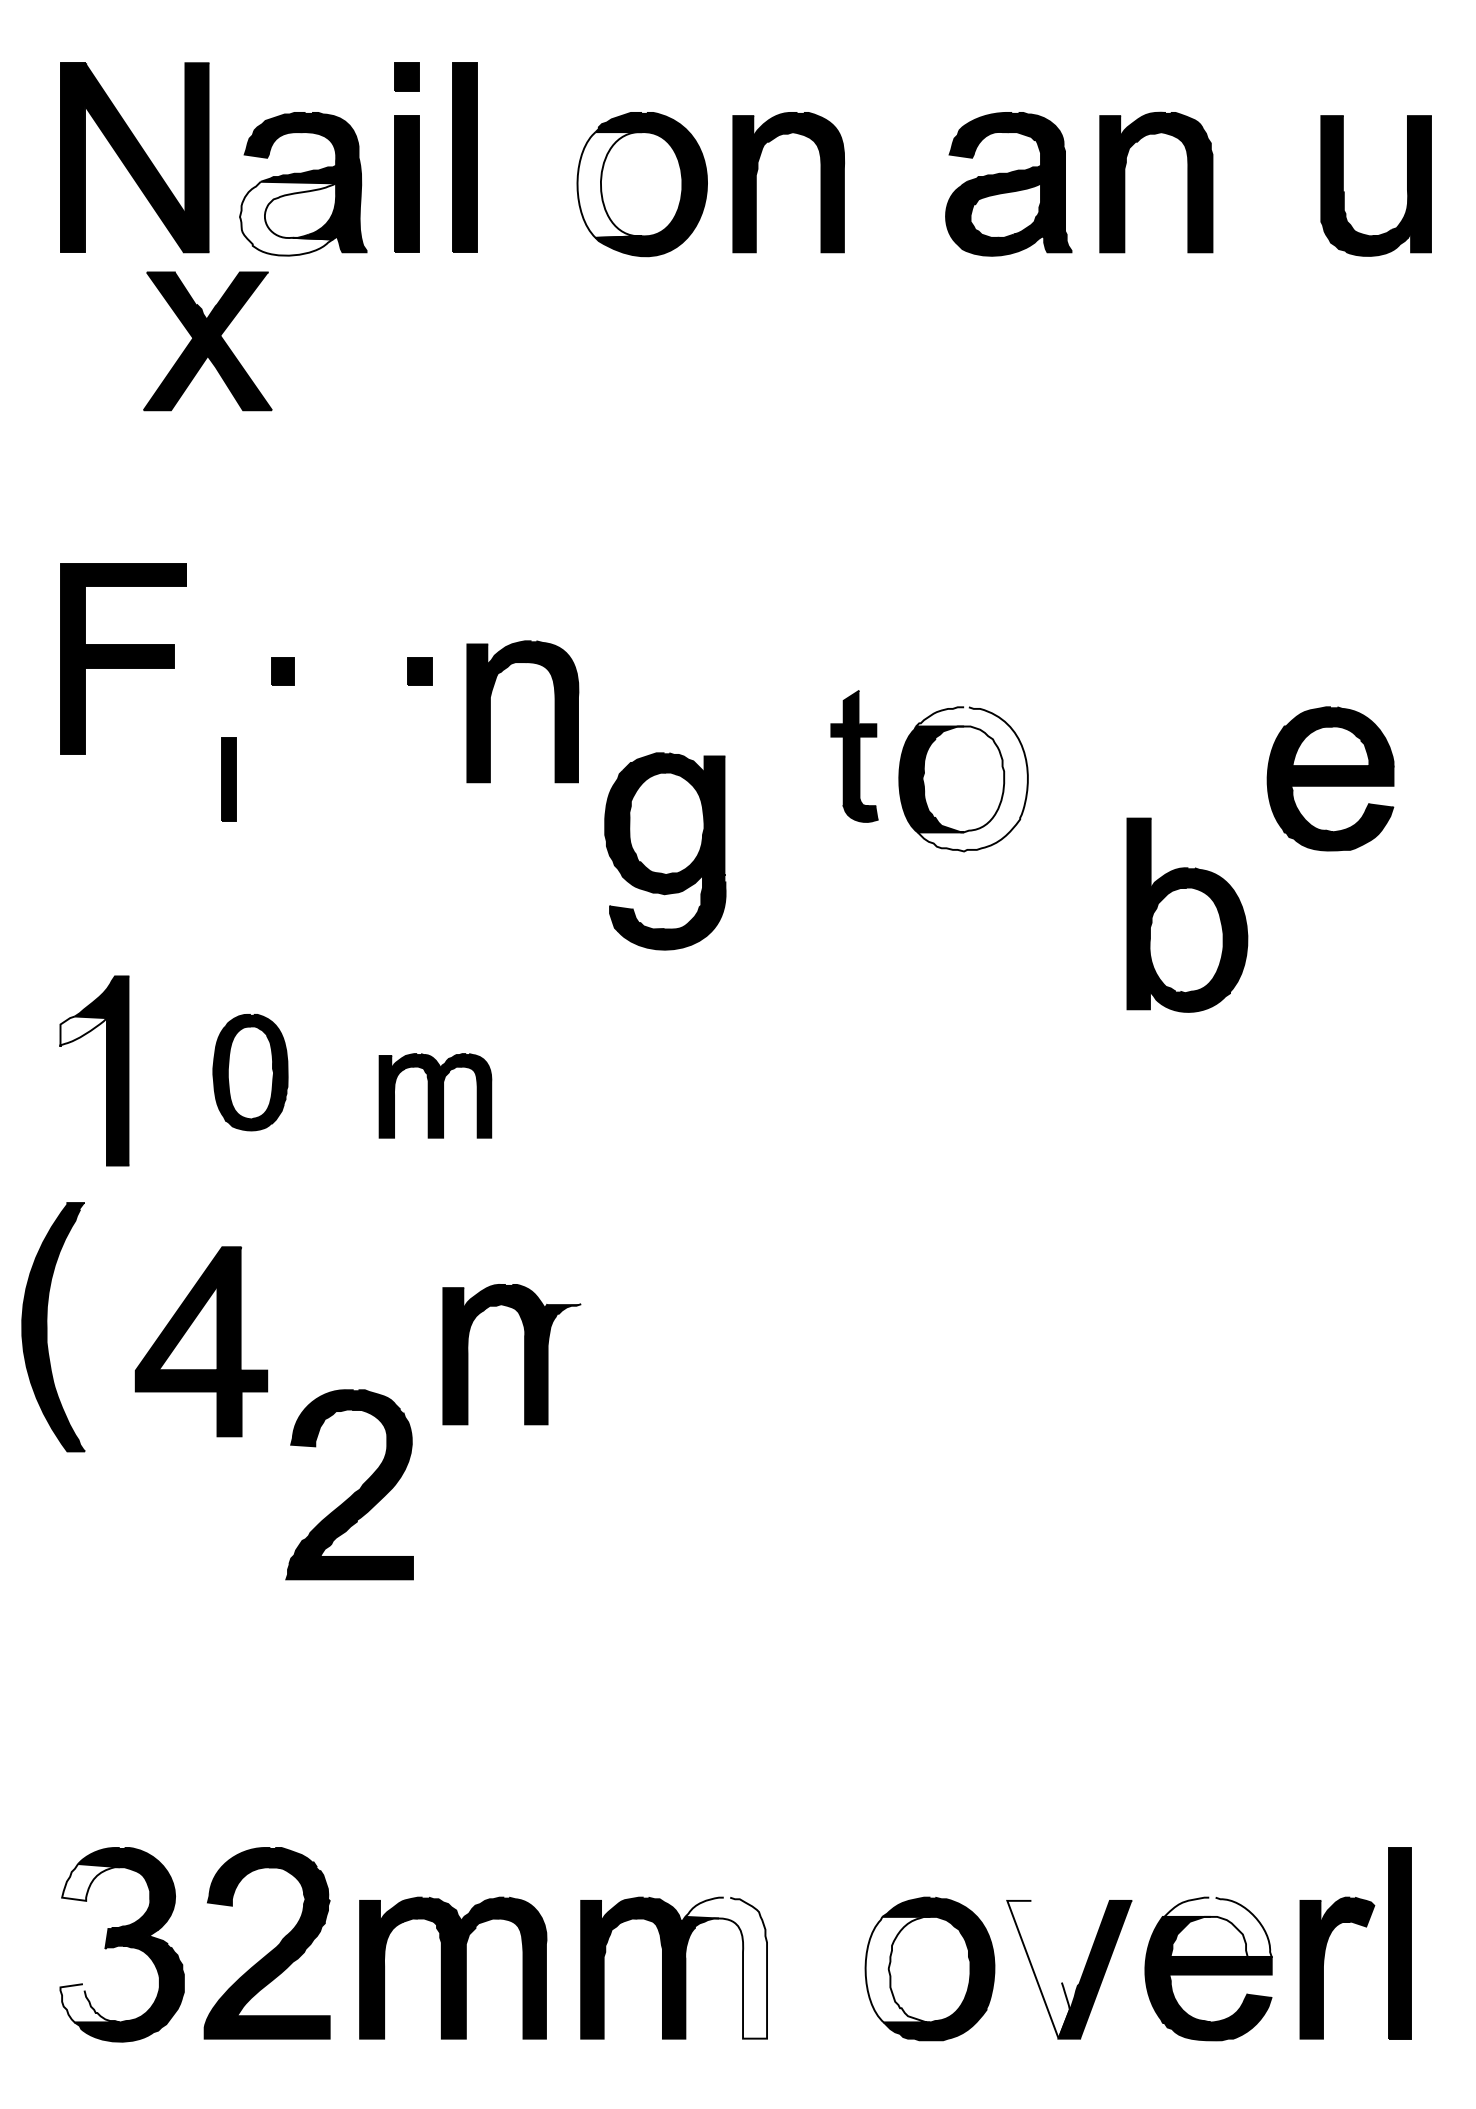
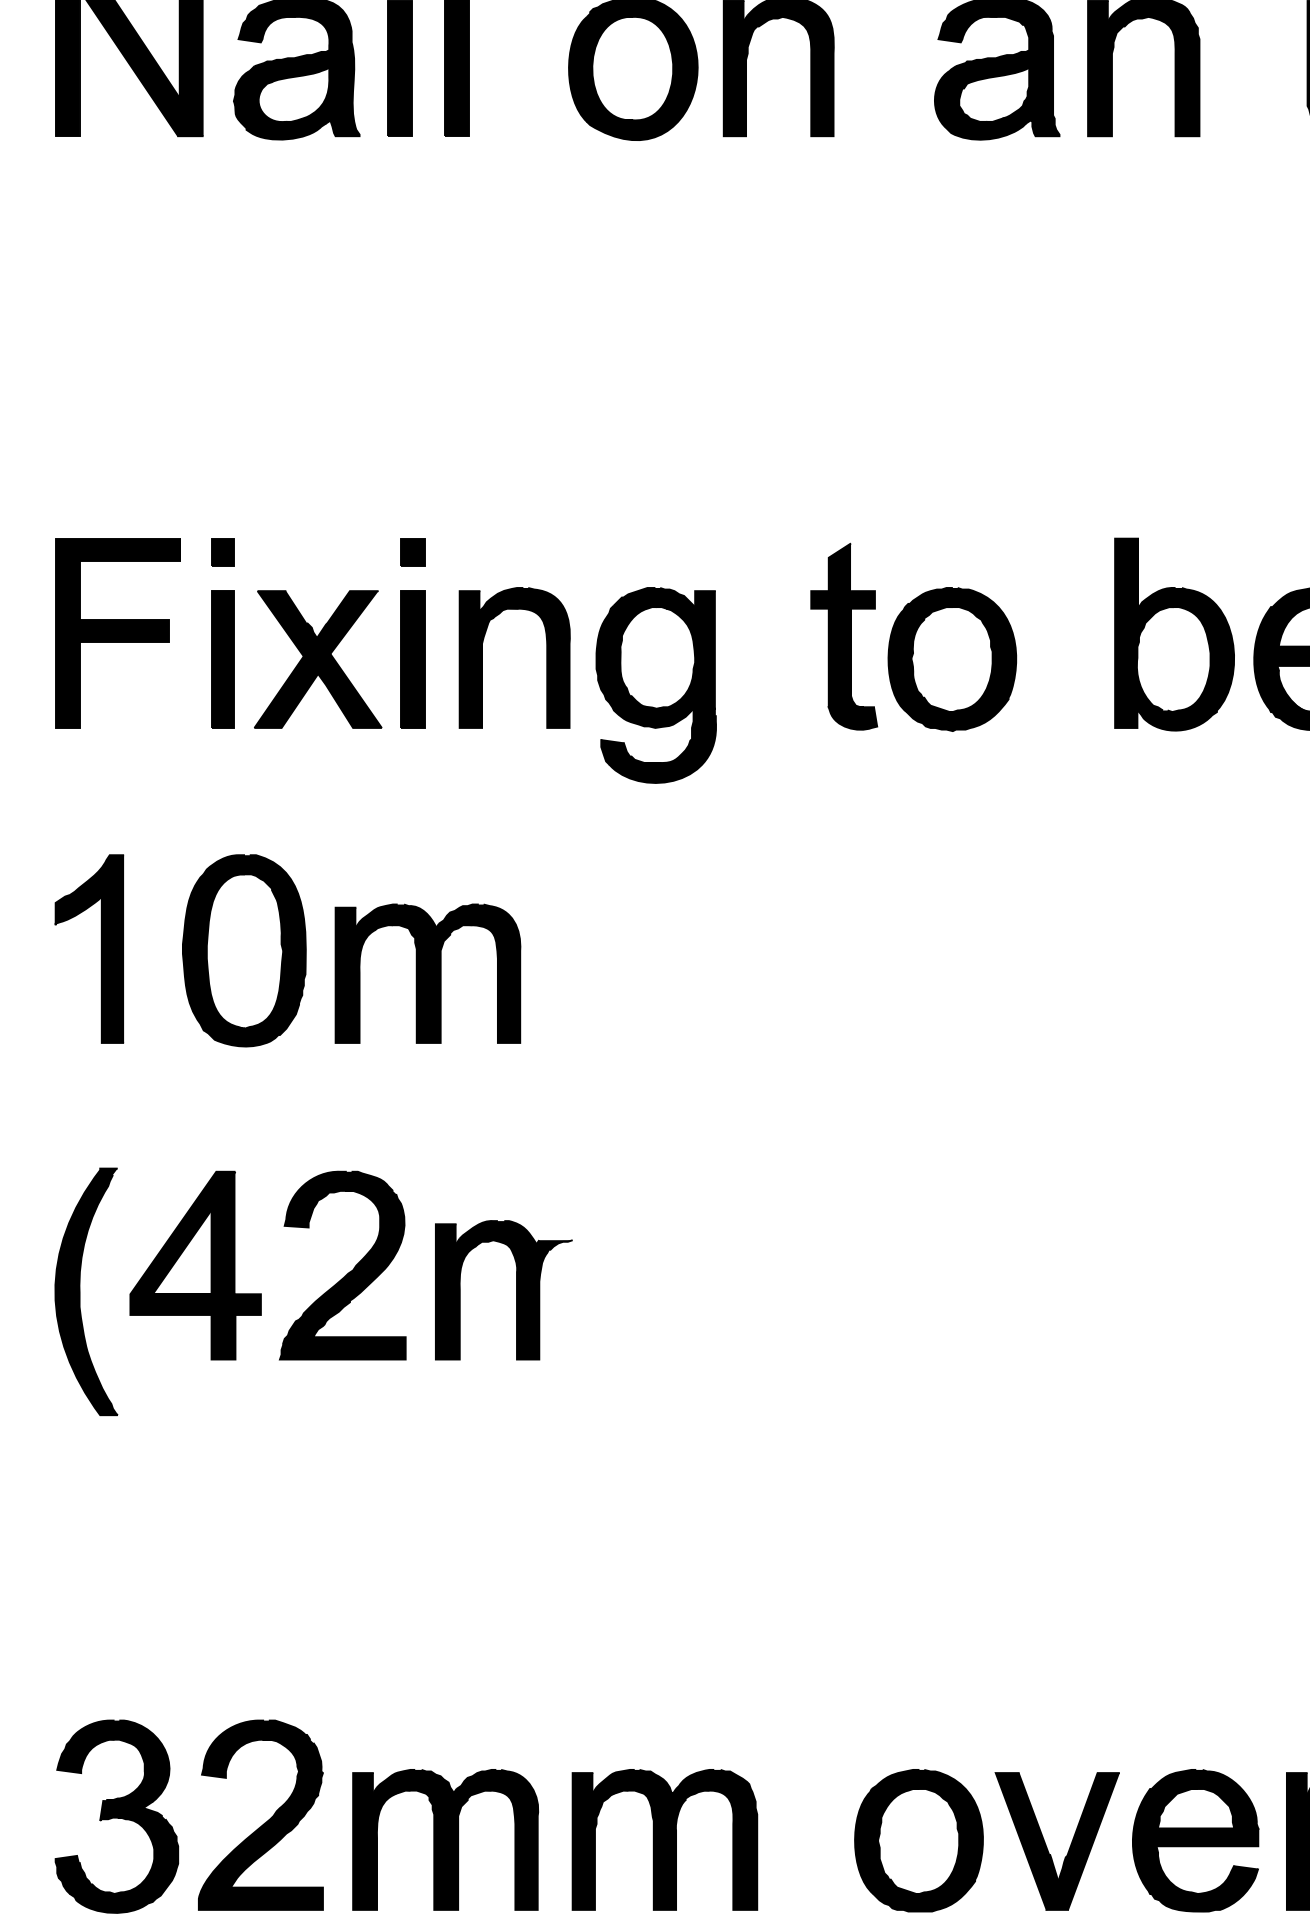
fill: (609, 184) -> (600, 68), added
fill: (287, 218) -> (281, 102), added
part: (207, 341) -> (317, 659), moved
part: (123, 658) -> (118, 632), moved
part: (282, 671) -> (222, 552), moved
part: (490, 711) -> (482, 657), moved
part: (854, 756) -> (844, 636), size x1.43
part: (228, 778) -> (222, 658), size x1.67
part: (419, 778) -> (412, 658), added
fill: (971, 779) -> (960, 659), added
part: (665, 851) -> (656, 685), moved
part: (1187, 914) -> (1174, 633), moved
fill: (83, 1031) -> (78, 909), added
part: (250, 1072) -> (244, 950), size x1.67
part: (435, 1095) -> (428, 973), size x1.67
part: (53, 1327) -> (86, 1292), moved
part: (201, 1341) -> (195, 1265), moved
part: (524, 1354) -> (516, 1290), moved
part: (356, 1490) -> (349, 1271), moved
fill: (90, 1882) -> (85, 1754), added
fill: (1217, 1926) -> (1204, 1798), added
fill: (726, 1967) -> (716, 1839), added
fill: (897, 1969) -> (886, 1841), added
fill: (1038, 1969) -> (1026, 1841), added
fill: (89, 2003) -> (84, 1874), added

